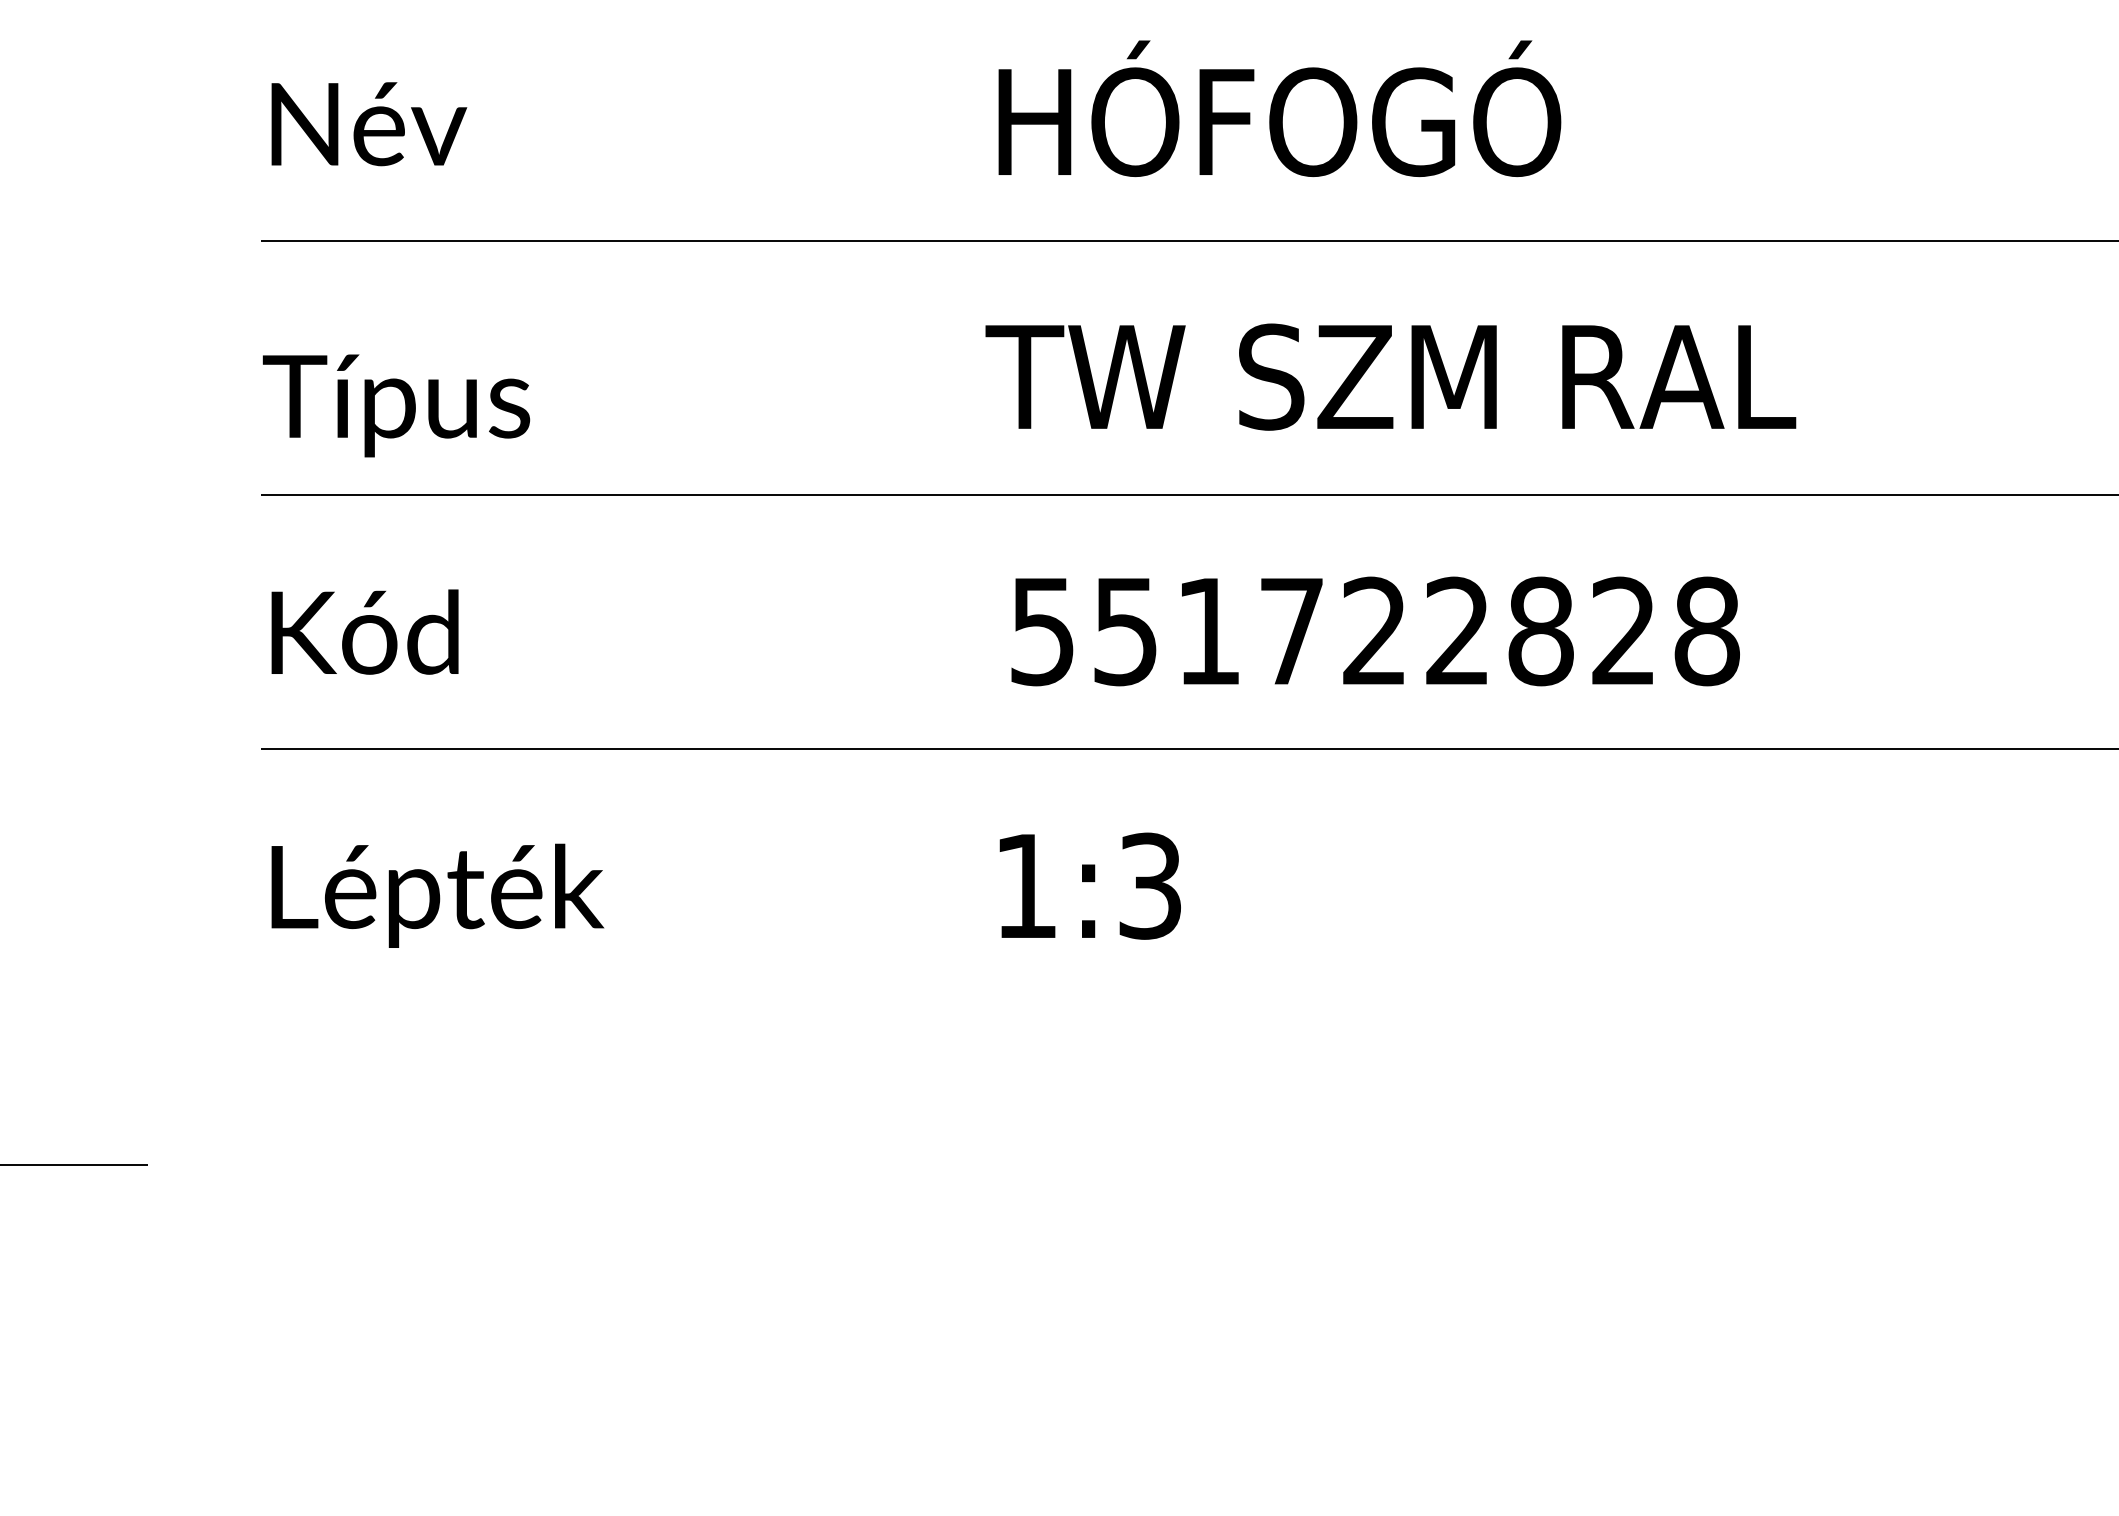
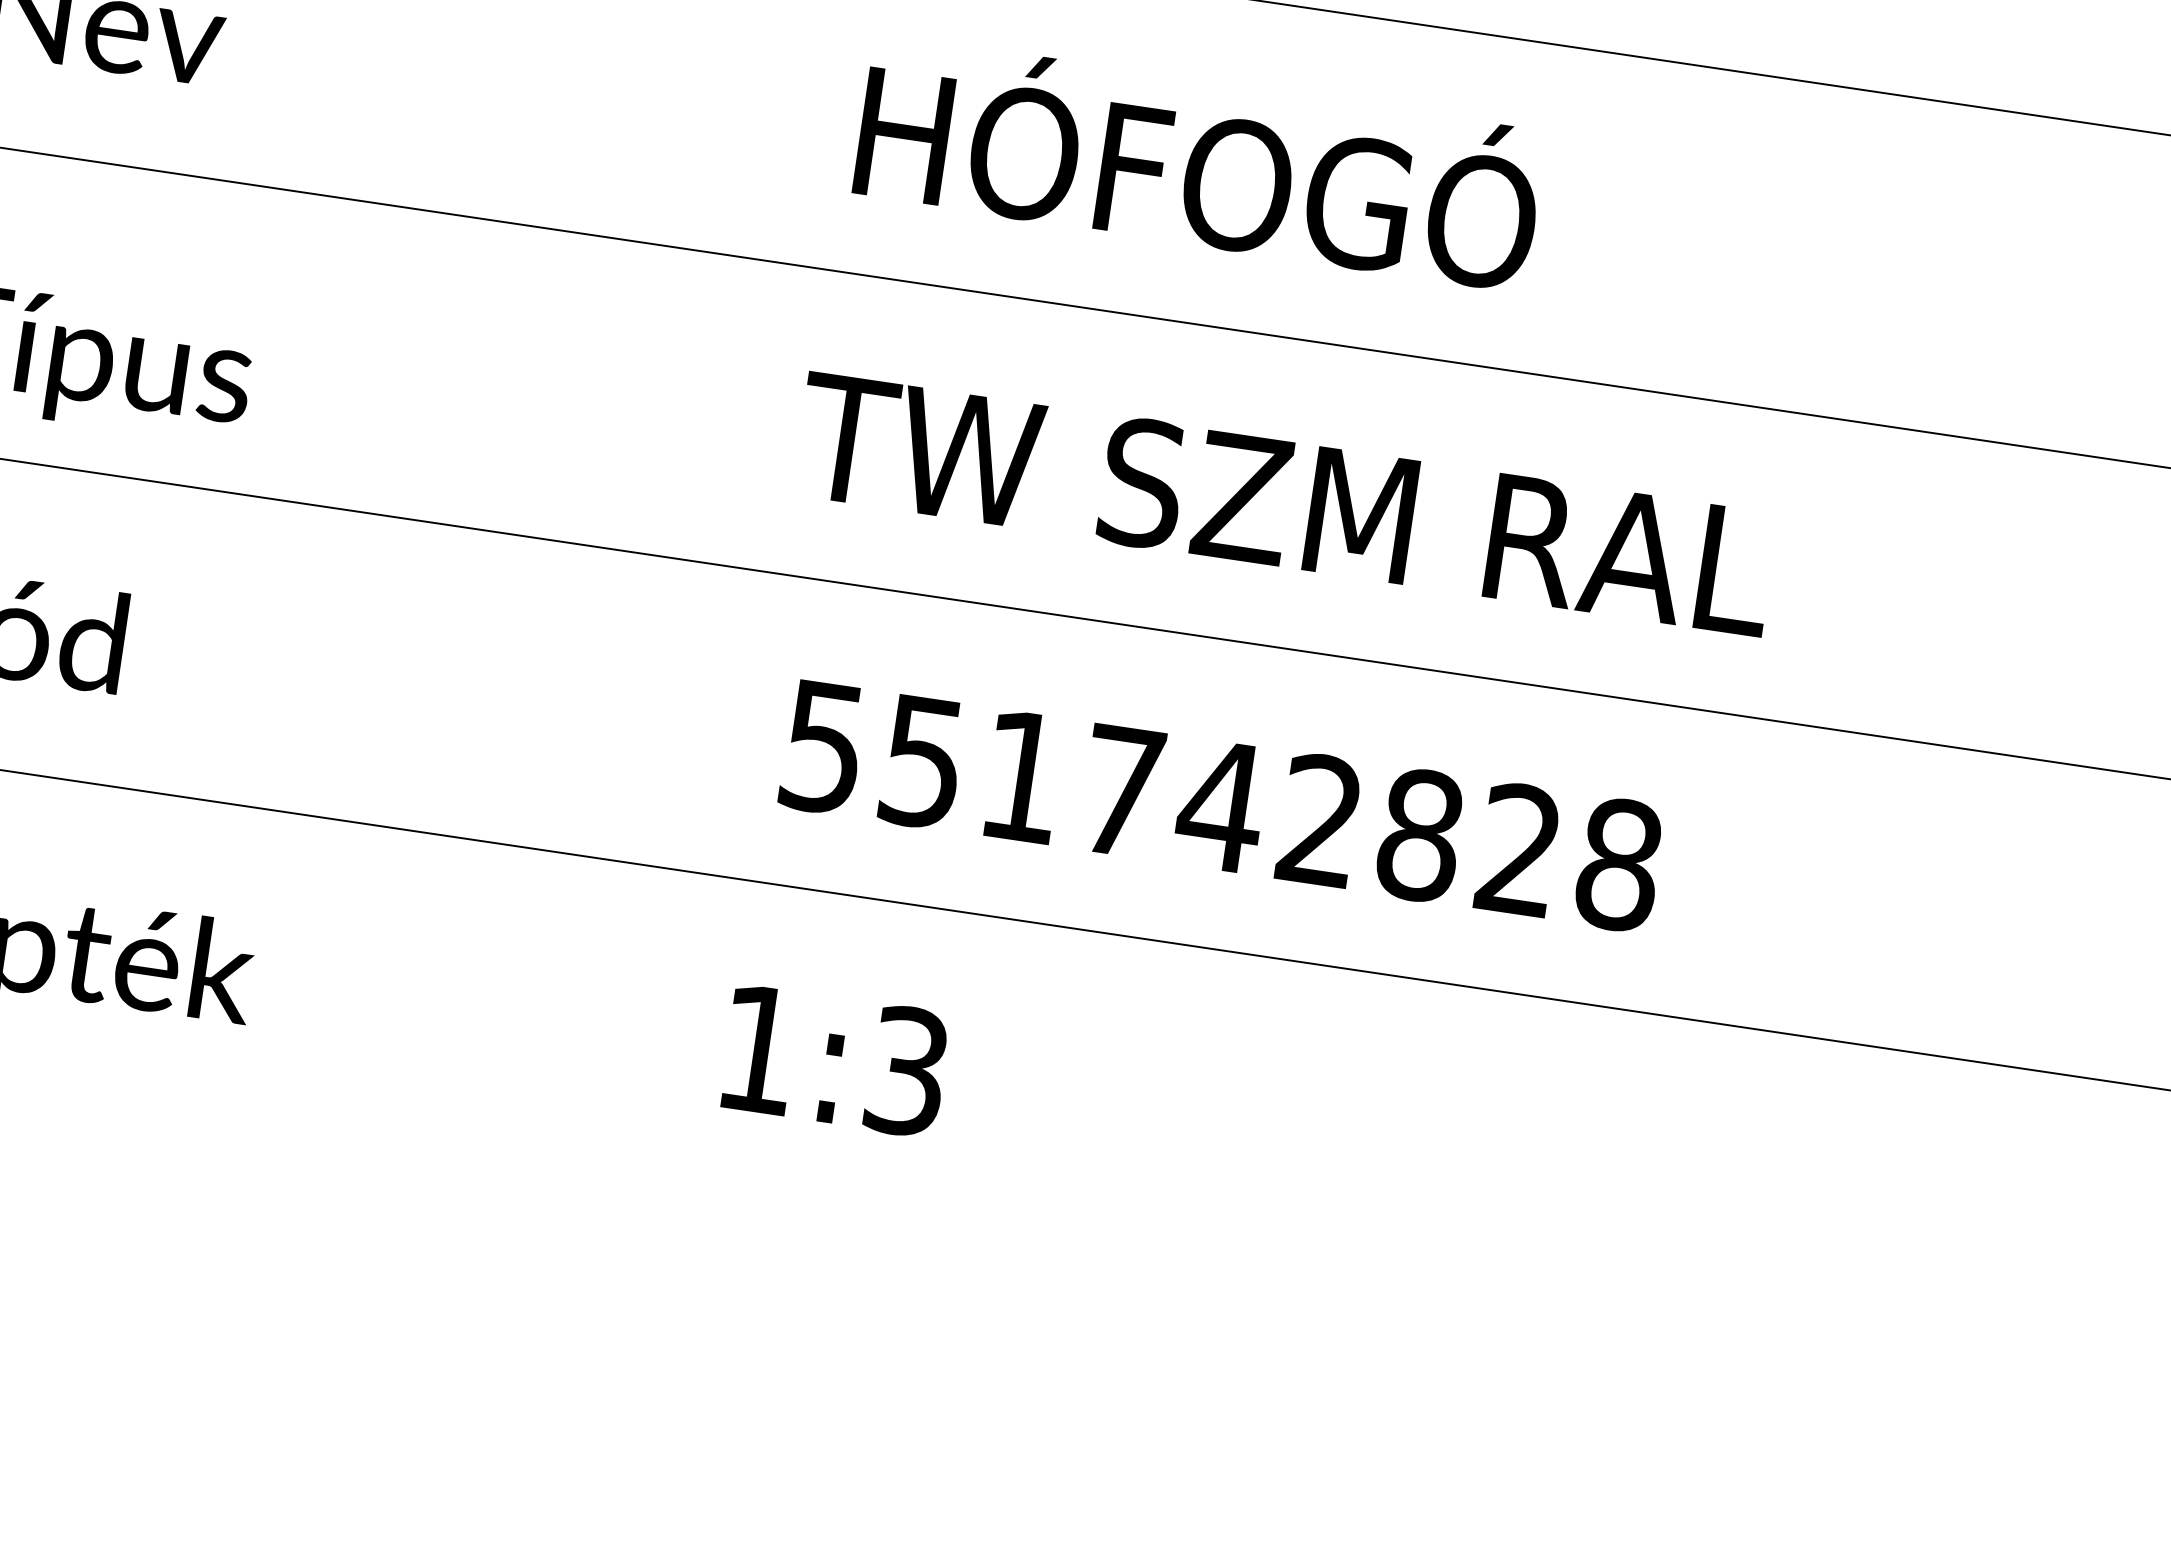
text: (1374, 630) -> (1220, 804), 551722828 -> 551742828

